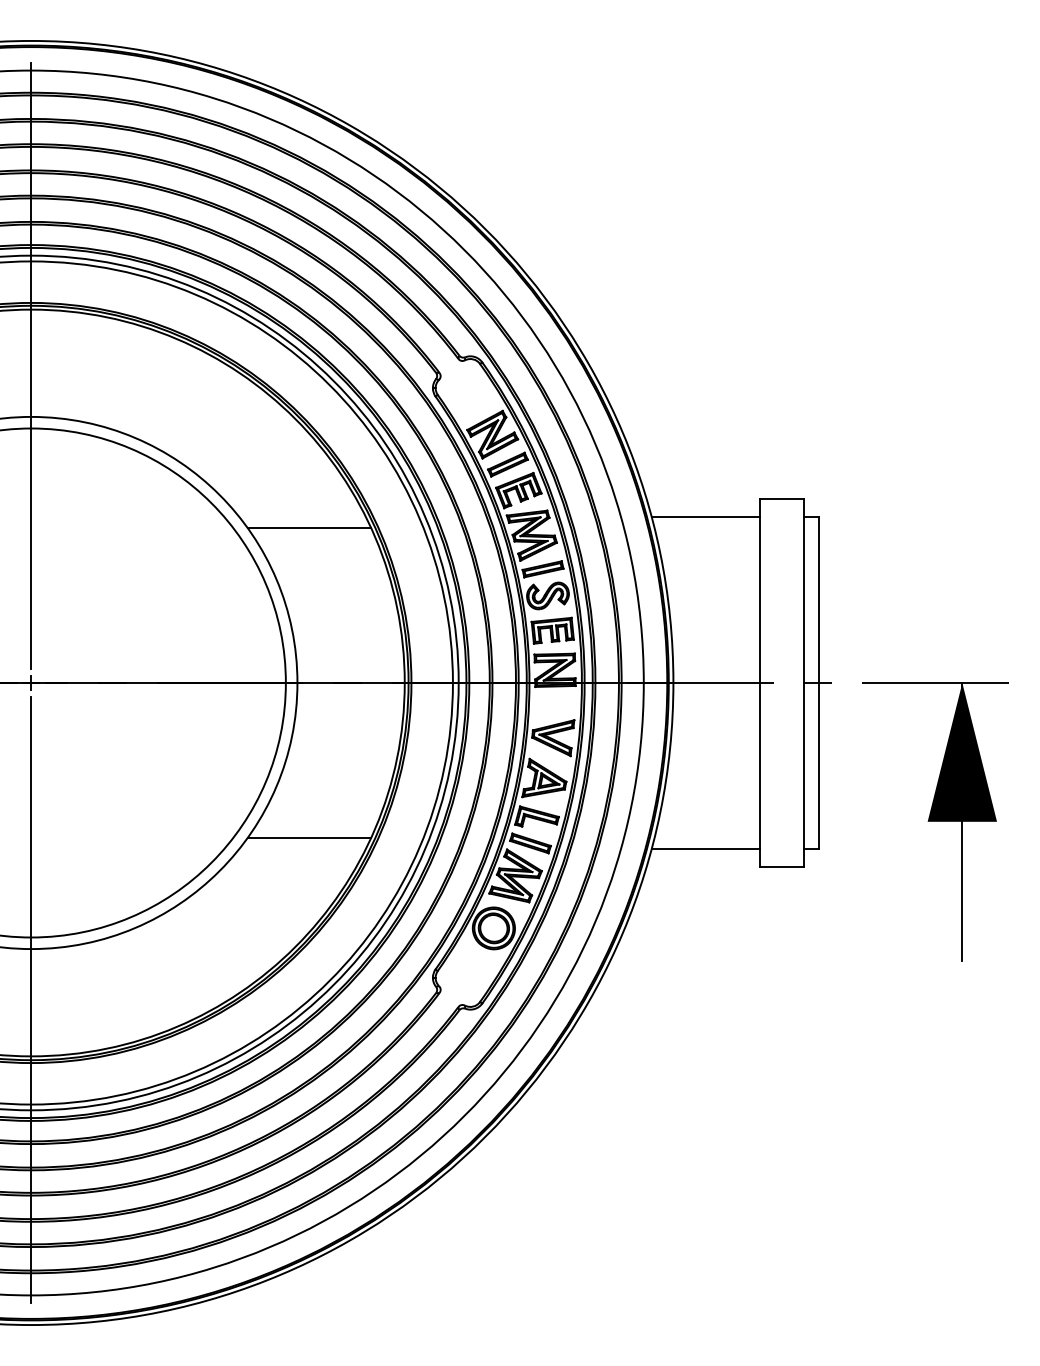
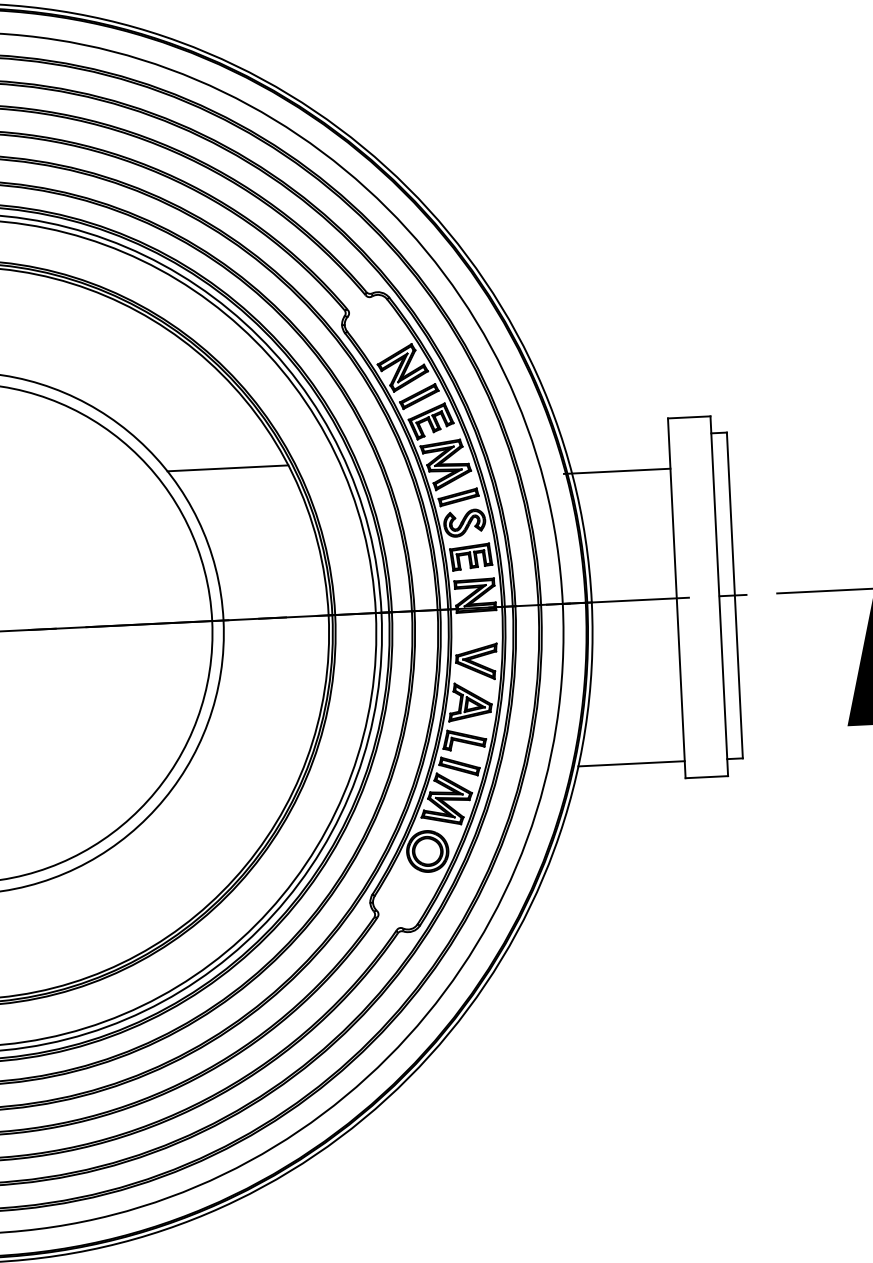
line: (705, 516) -> (616, 471), moved
line: (309, 837) -> (242, 771), removed

